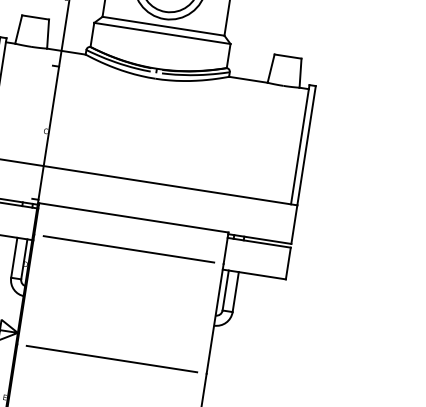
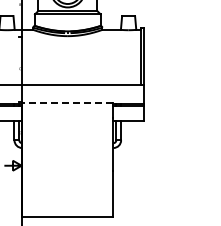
line: (133, 218) -> (67, 103), solid -> dashed
line: (128, 249) -> (67, 118), removed
line: (111, 359) -> (67, 171), removed

